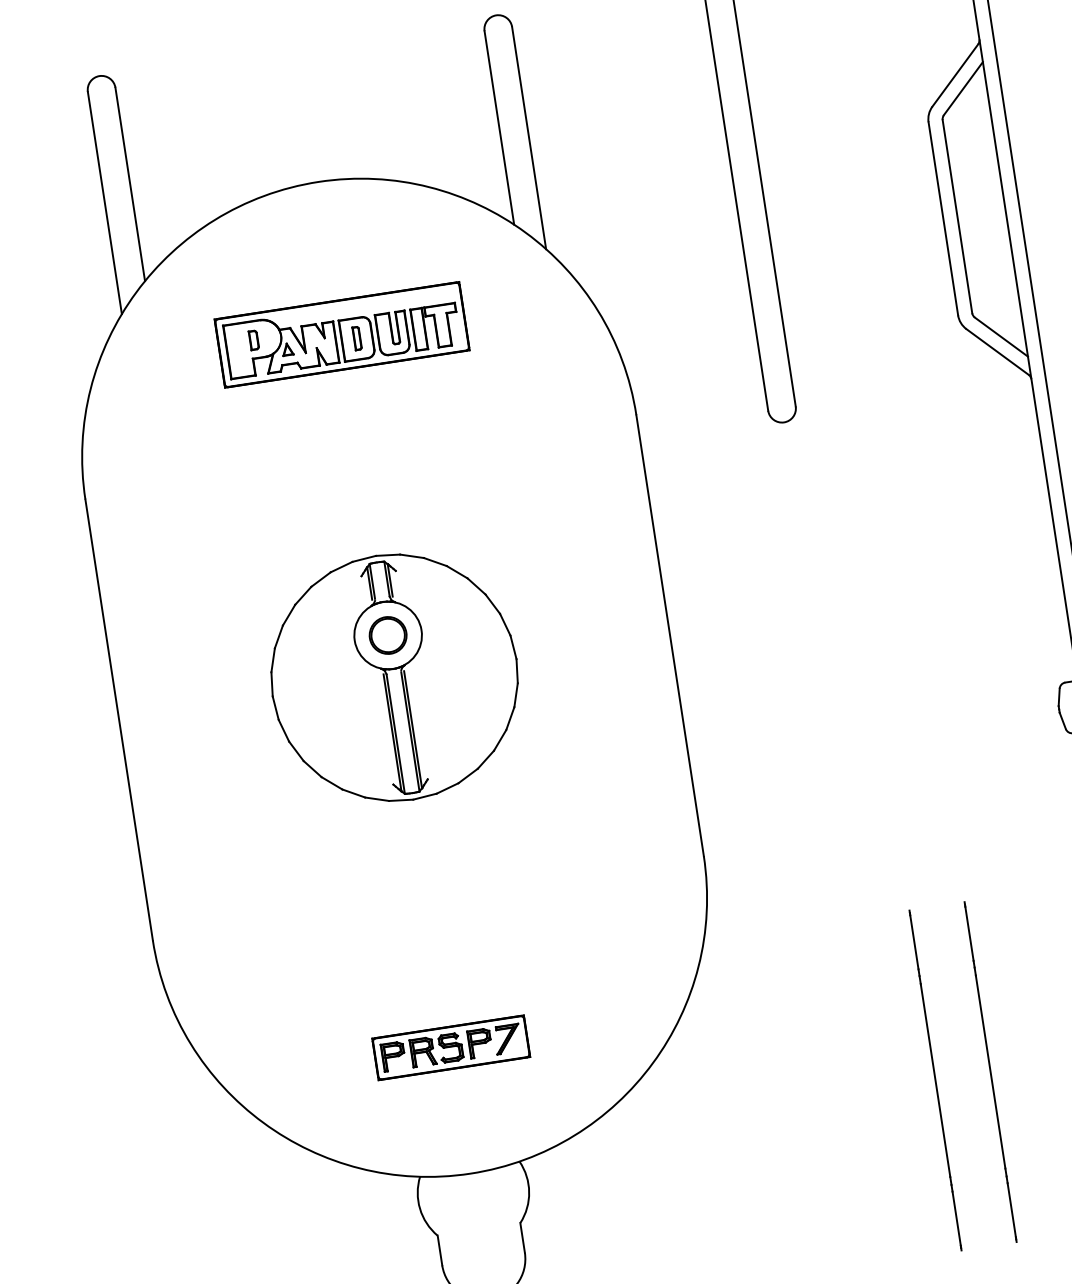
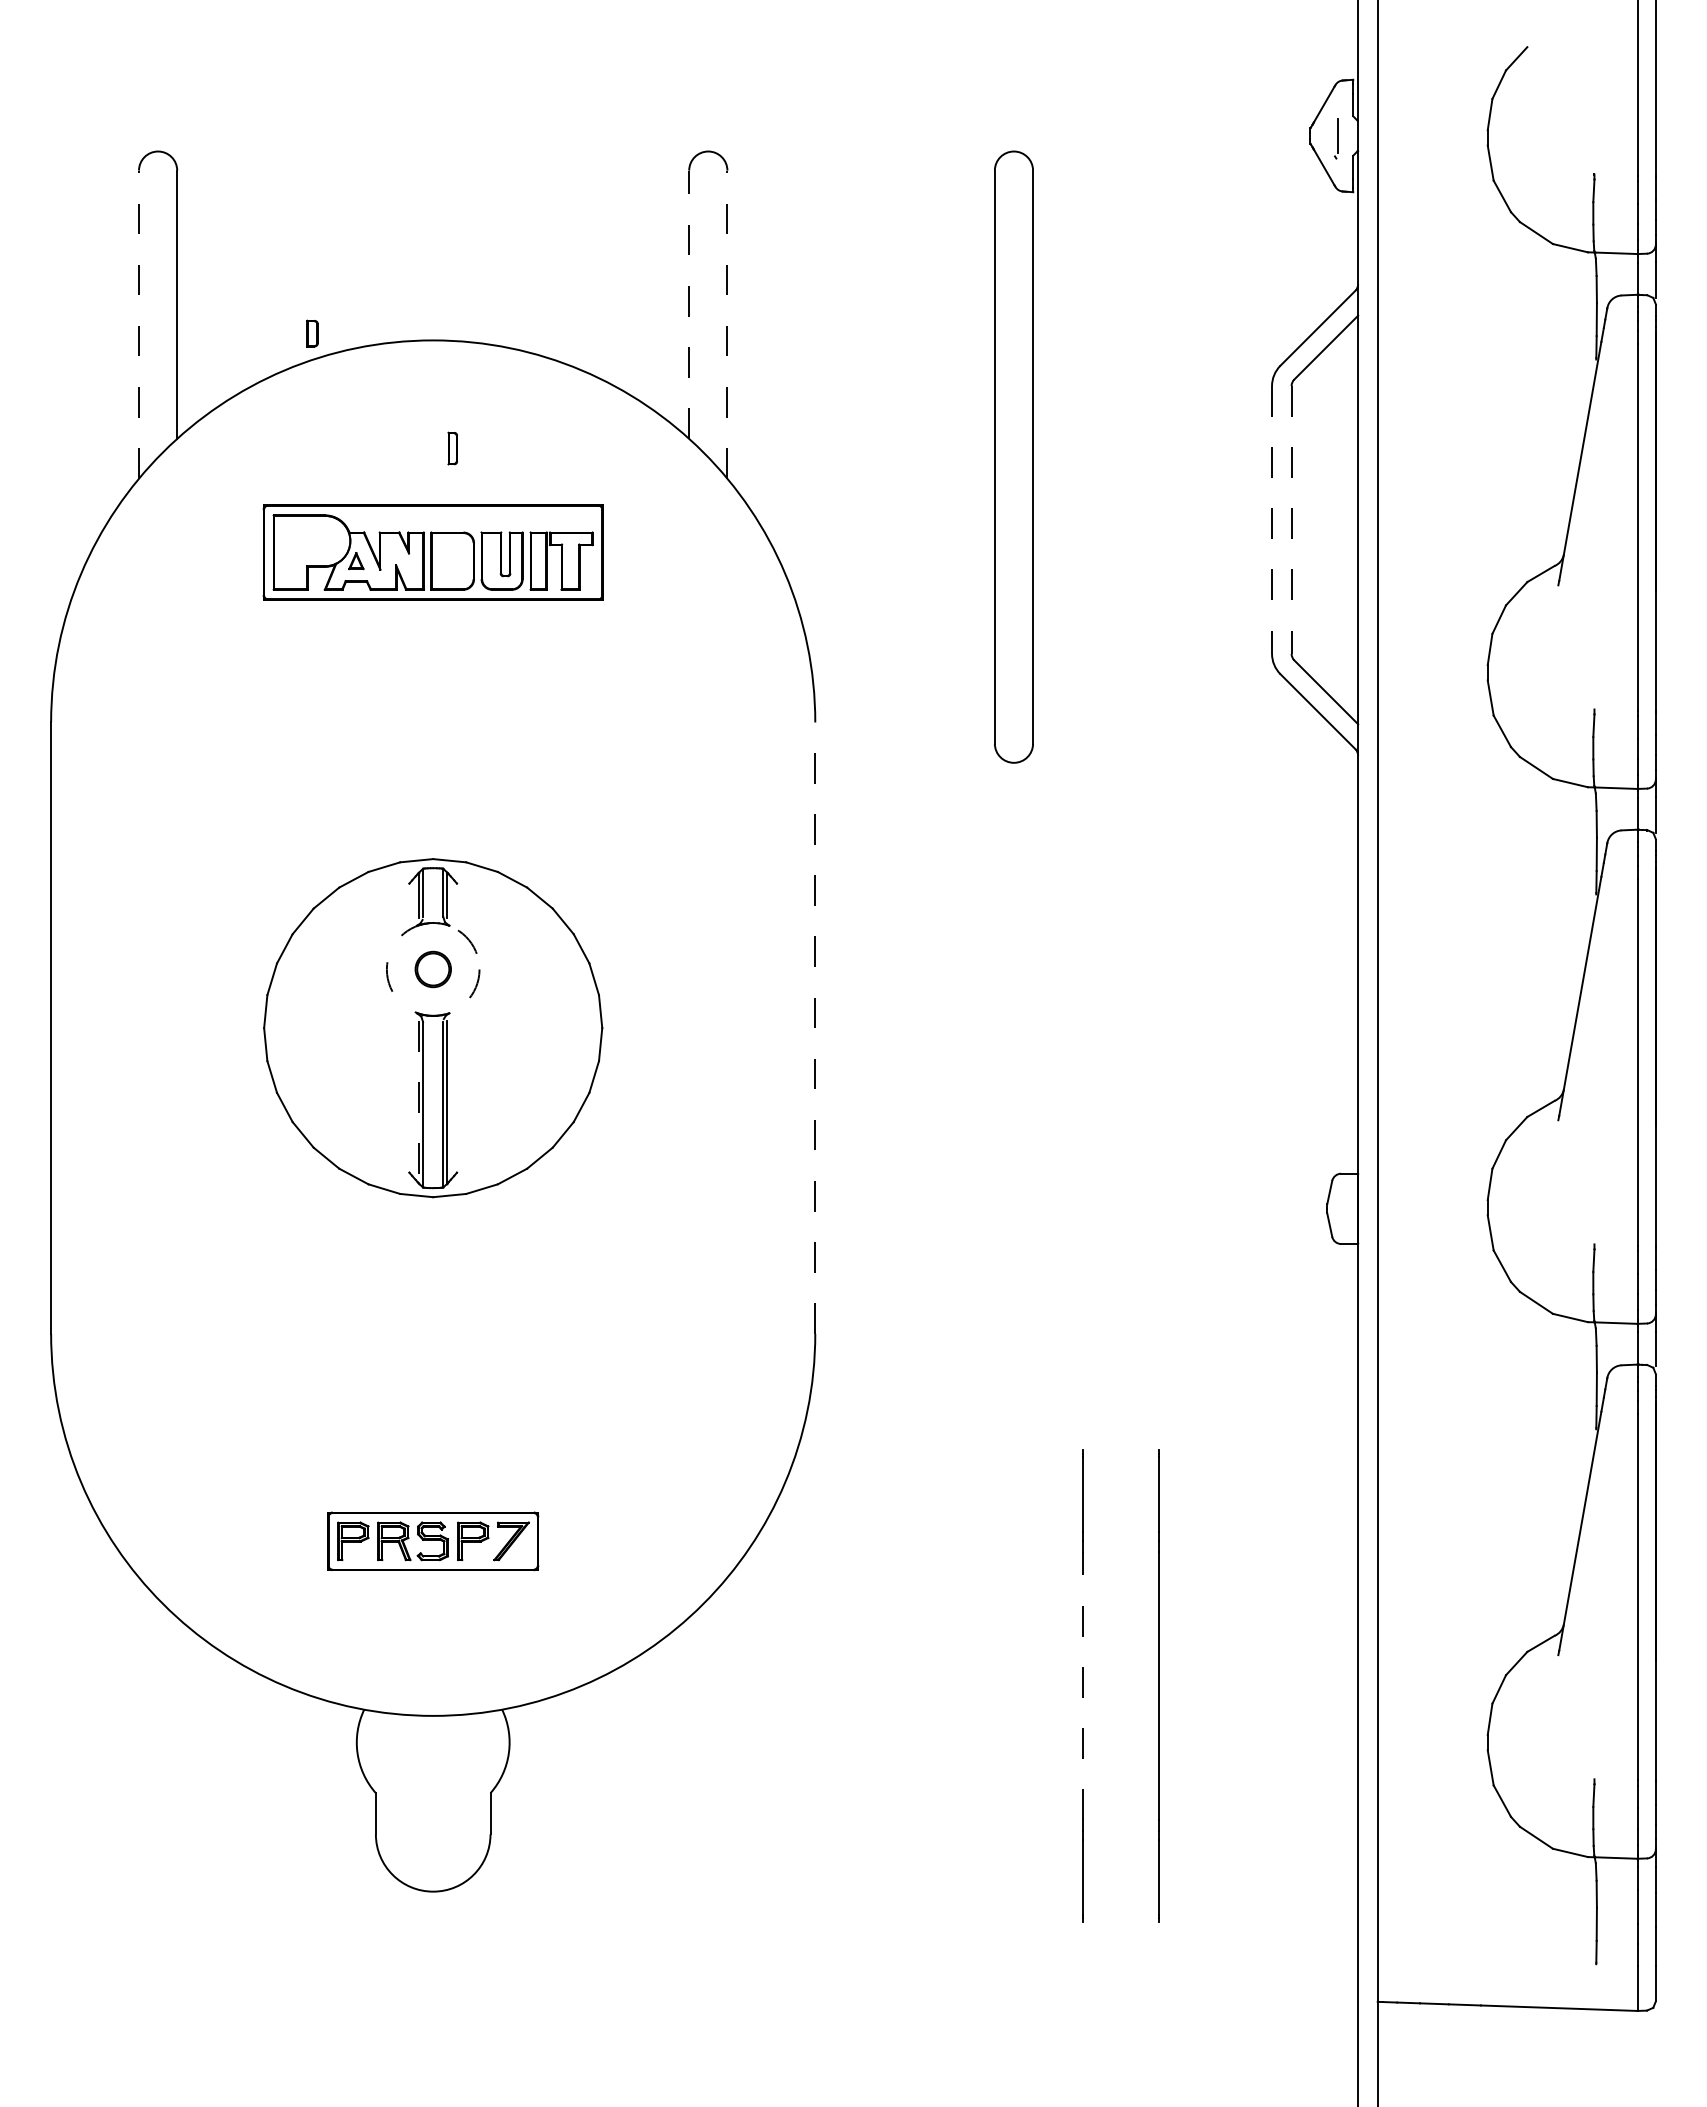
line: (499, 127) -> (689, 304), solid -> dashed
line: (529, 137) -> (727, 324), solid -> dashed
line: (105, 202) -> (139, 324), solid -> dashed
line: (957, 216) -> (1291, 519), solid -> dashed
line: (943, 218) -> (1272, 519), solid -> dashed
part: (356, 338) -> (452, 448), moved
part: (253, 340) -> (312, 333), moved
circle: (387, 635) -> (432, 969), solid -> dashed
part: (388, 635) -> (433, 969), size x0.7
line: (670, 635) -> (815, 1028), solid -> dashed
line: (392, 733) -> (418, 1102), solid -> dashed
line: (935, 1080) -> (1082, 1686), solid -> dashed

